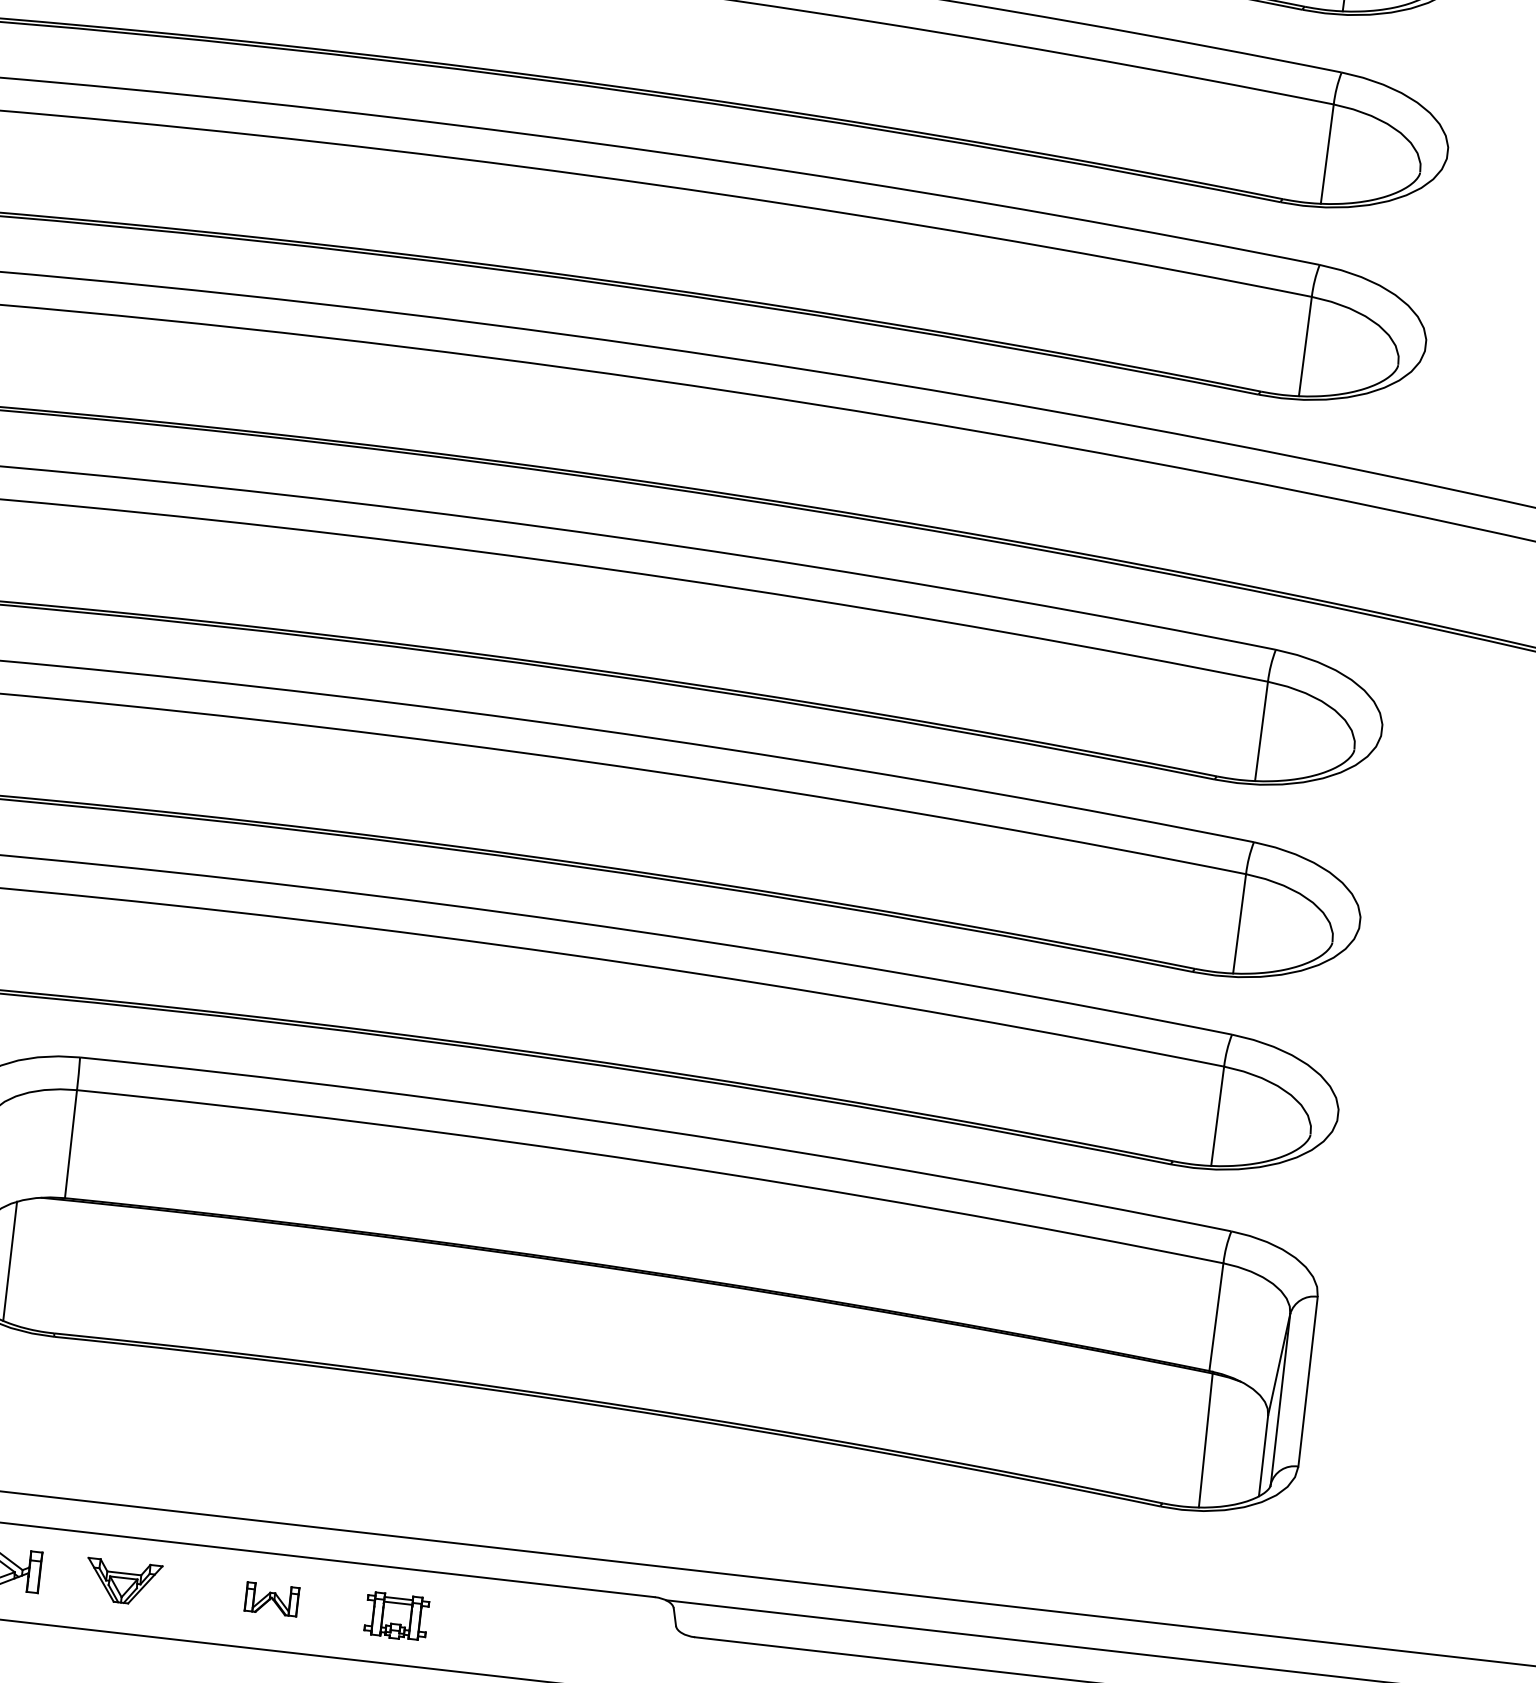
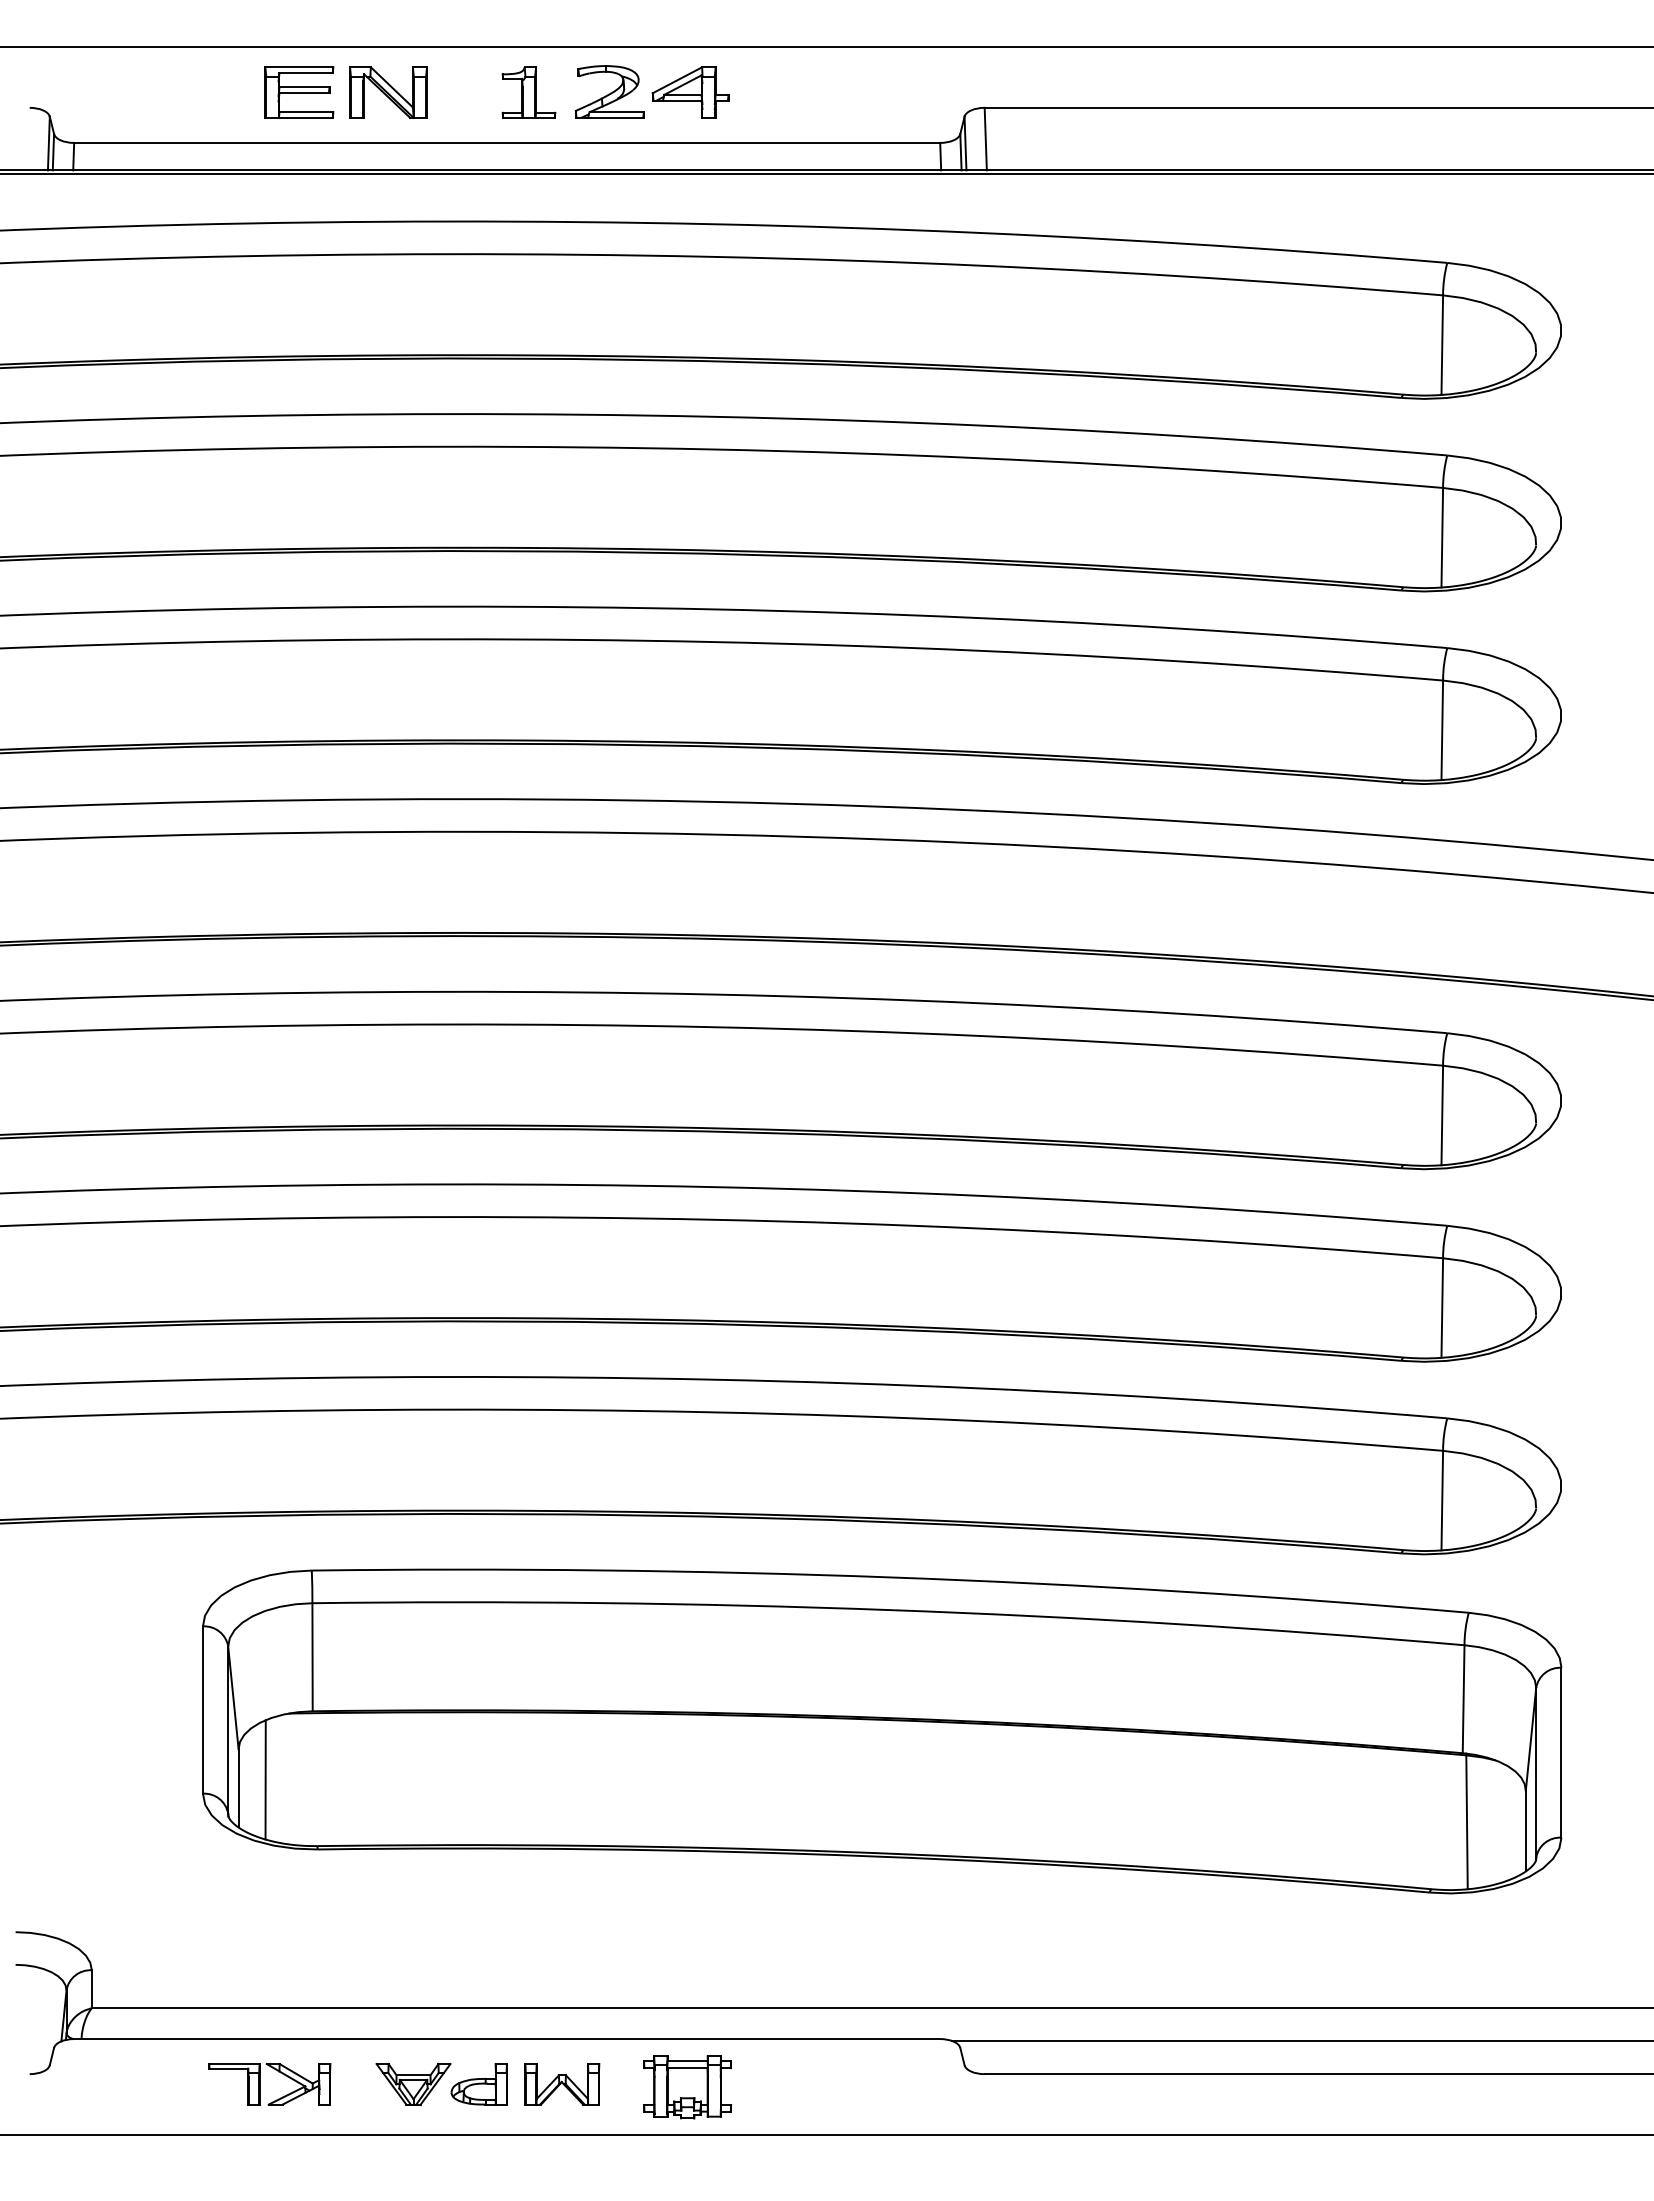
part: (188, 1589) -> (478, 2084), added
part: (272, 1599) -> (562, 2084), size x1.43
part: (396, 1616) -> (687, 2087), size x1.43

